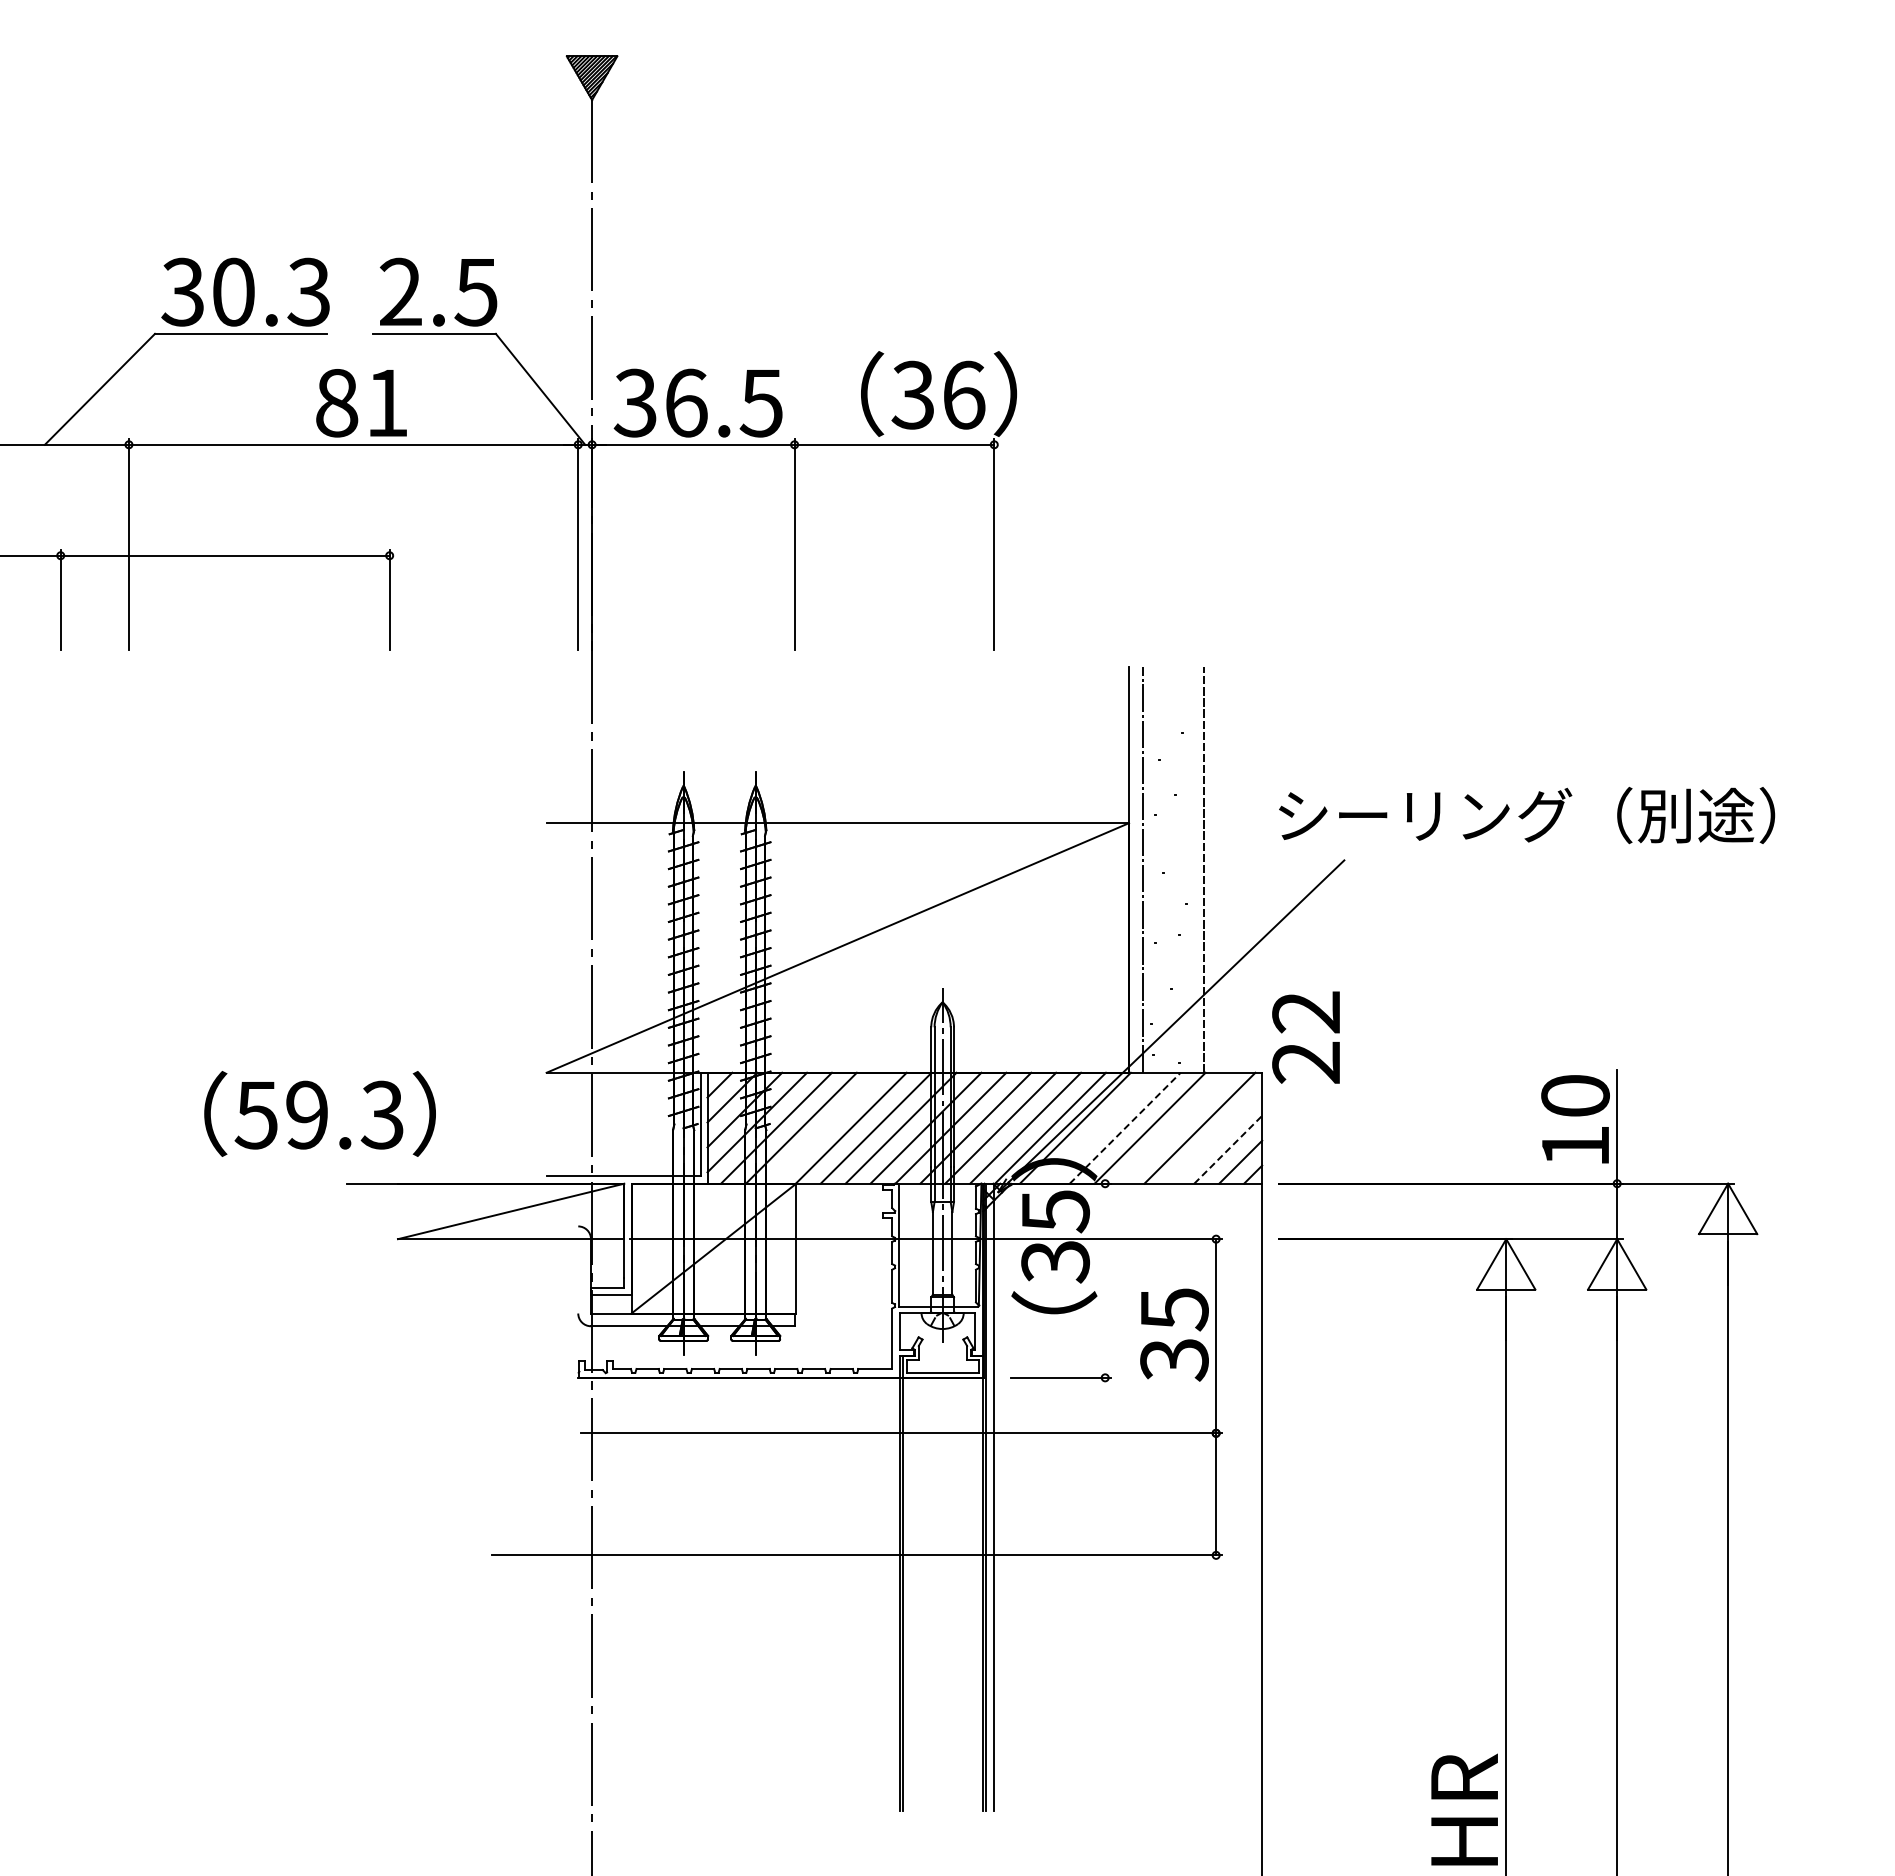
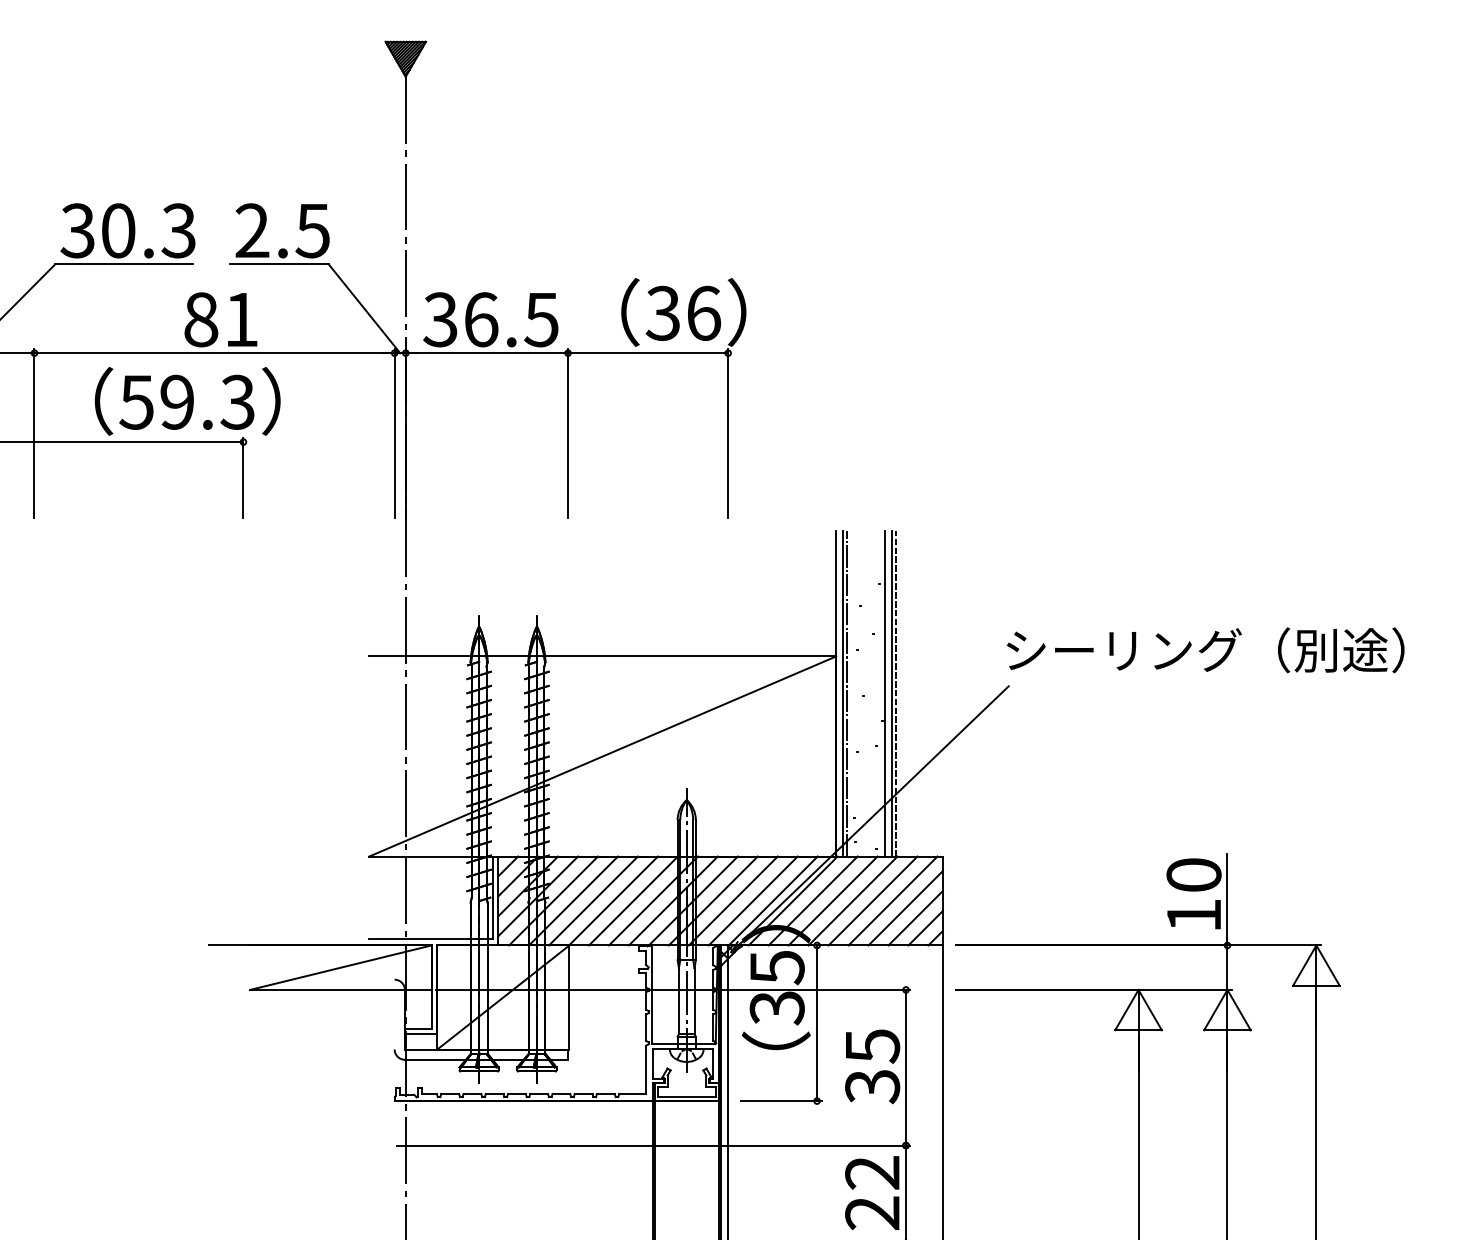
text: (1527, 815) -> (1206, 650), moved
line: (1137, 869) -> (842, 693), added
line: (1190, 869) -> (885, 693), added
line: (1198, 869) -> (891, 693), added
text: (1305, 1037) -> (871, 1192), moved
text: (319, 1113) -> (187, 401), moved
line: (825, 1127) -> (592, 900), added
line: (1099, 1127) -> (812, 900), added
line: (1125, 1127) -> (833, 900), dashed -> solid
line: (1174, 1127) -> (872, 900), added
line: (1215, 1136) -> (905, 907), added
line: (1228, 1149) -> (915, 918), dashed -> solid
line: (1105, 1280) -> (817, 1023), added

